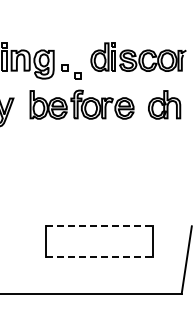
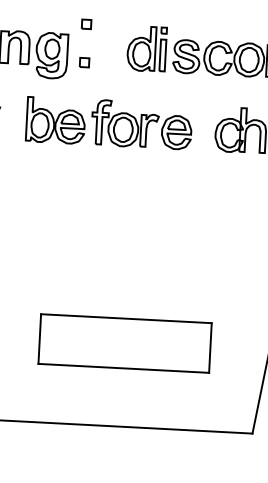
part: (77, 75) -> (86, 23), moved
line: (99, 226) -> (126, 319), dashed -> solid
line: (99, 257) -> (124, 368), dashed -> solid

